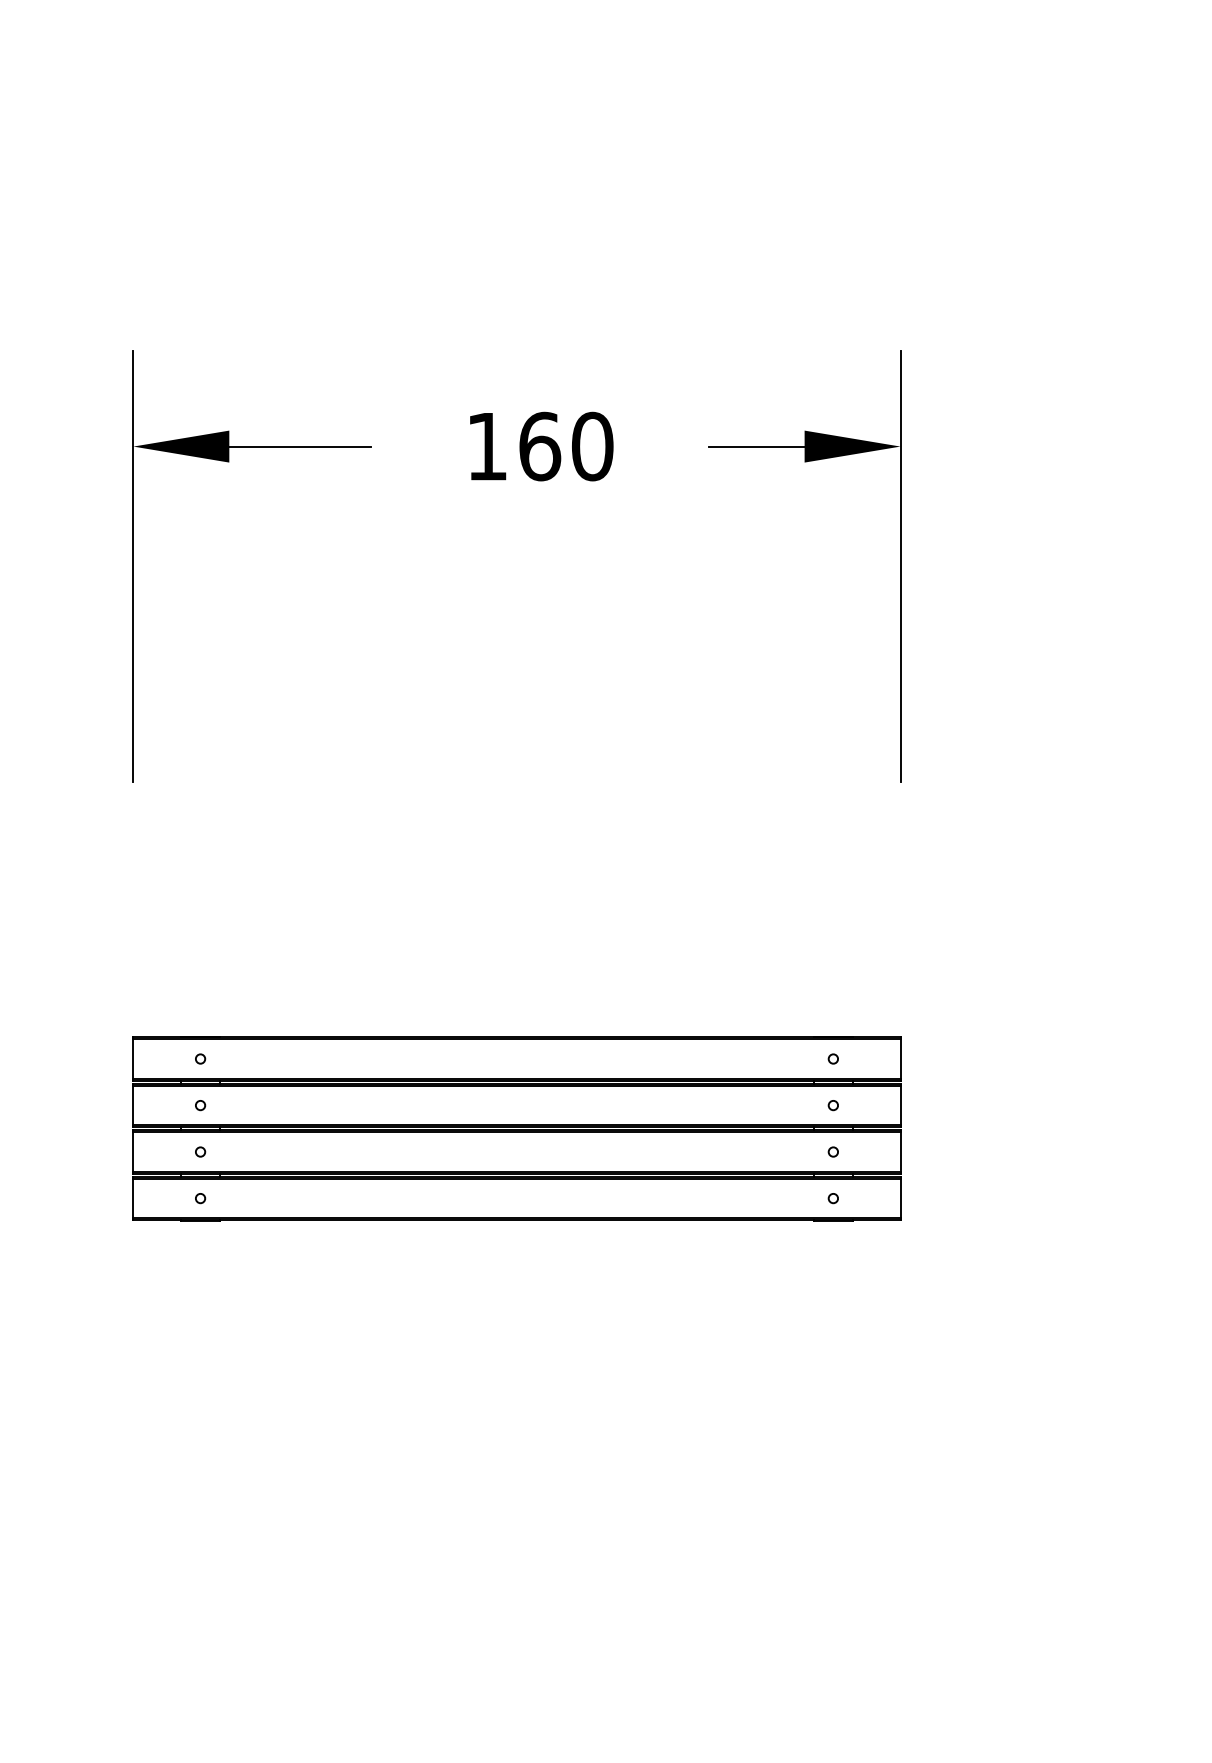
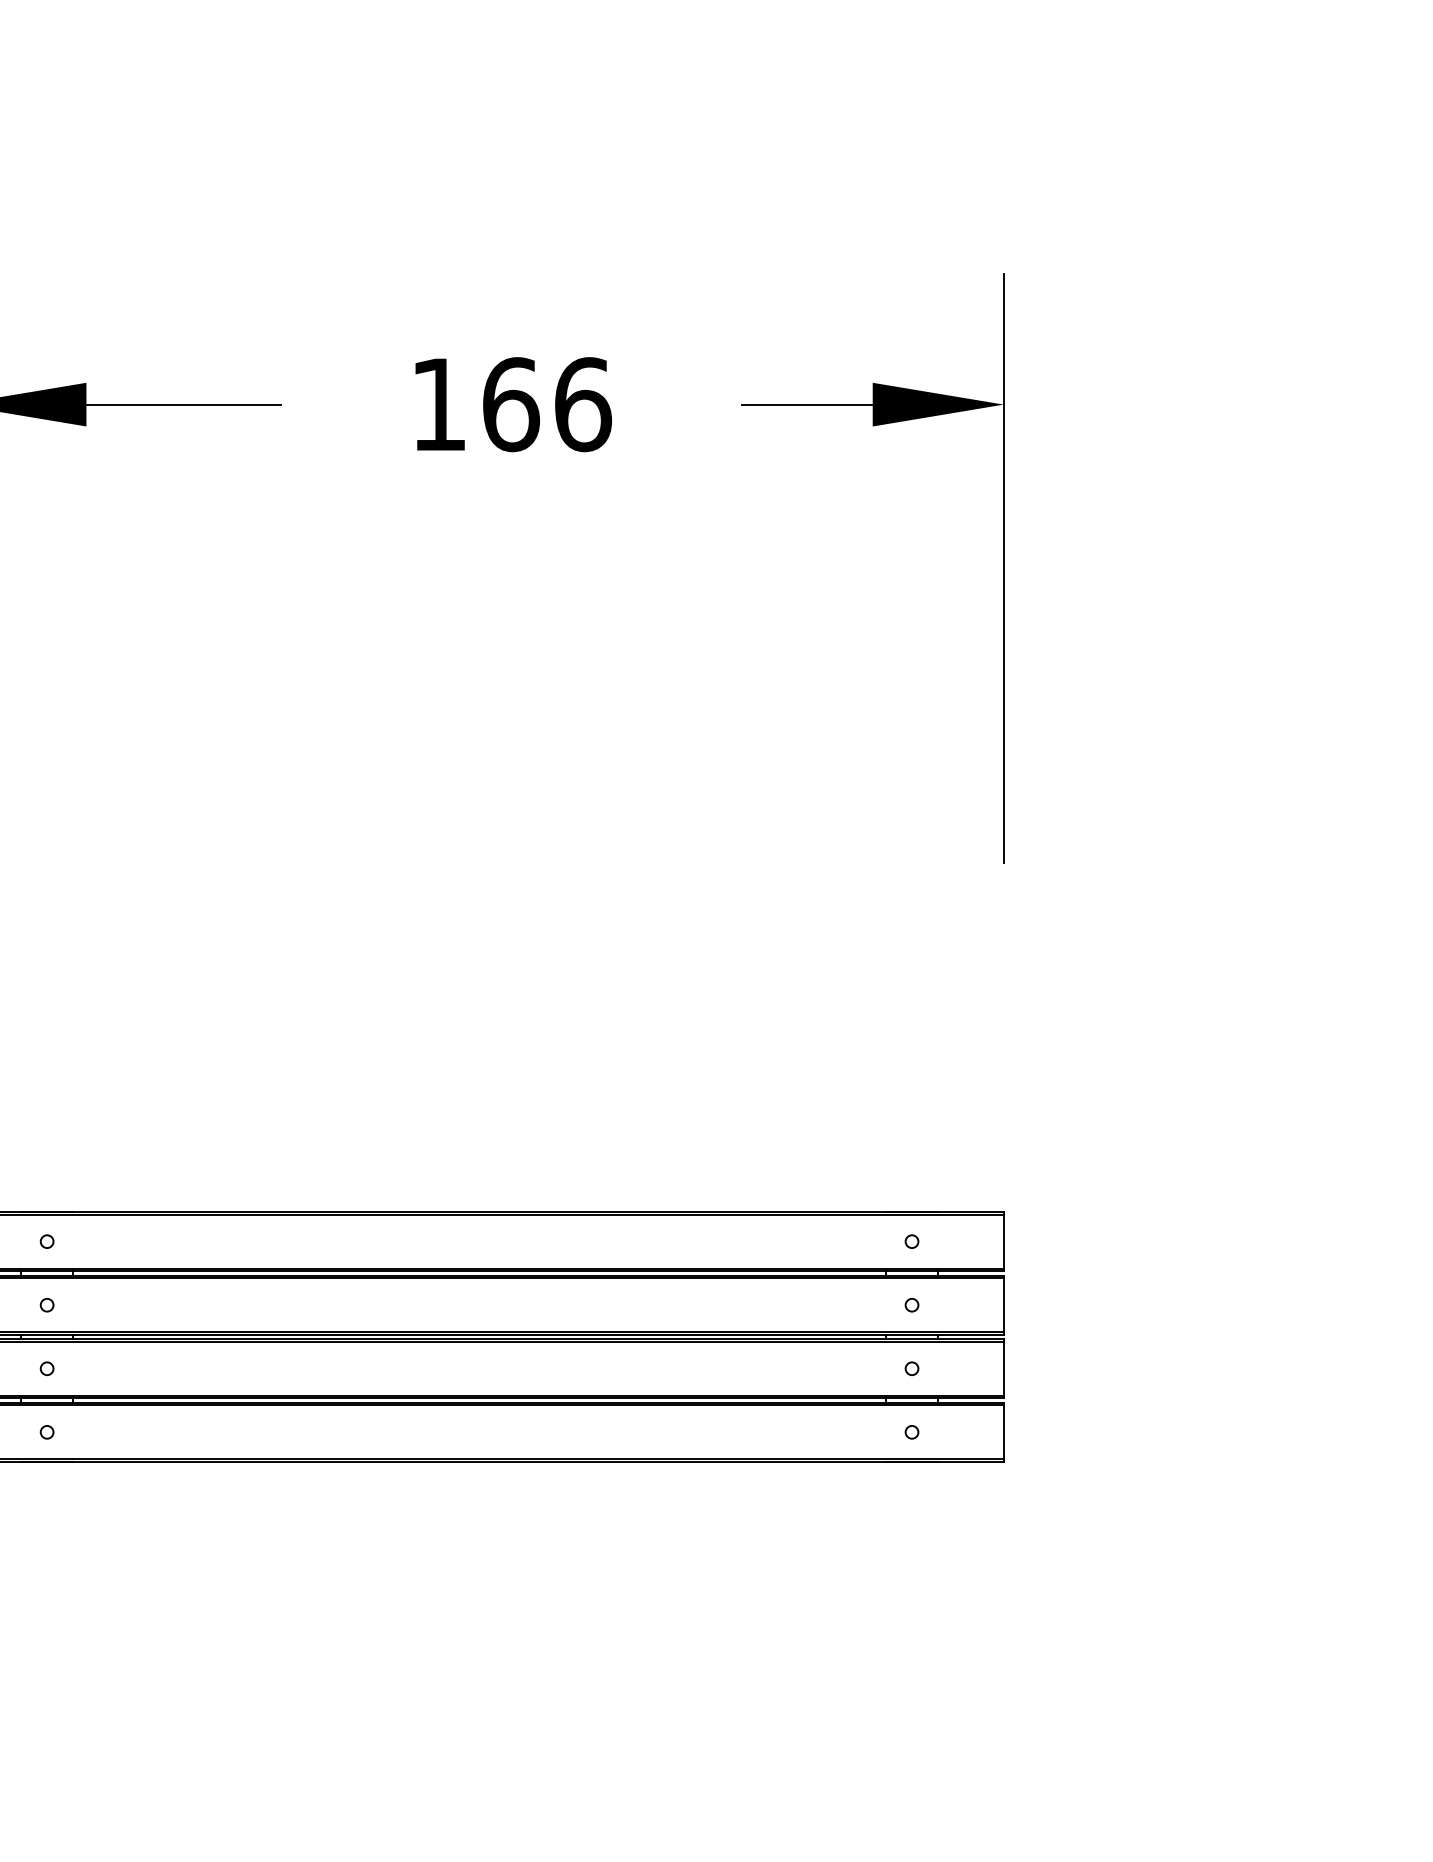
text: (592, 446) -> (582, 404), 160 -> 166

